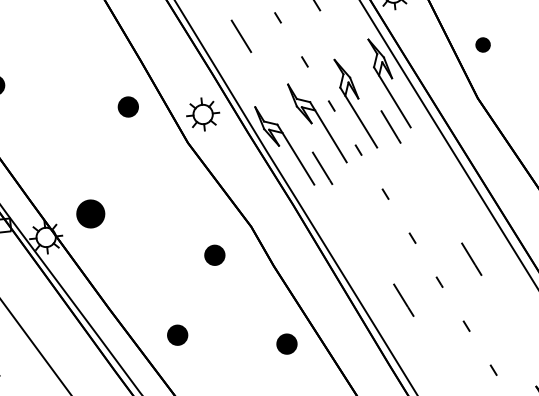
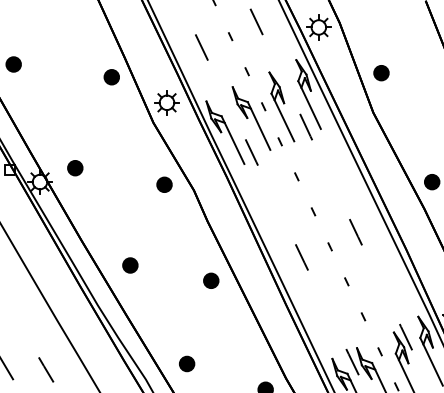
part: (483, 45) -> (381, 73), size x1.43
part: (128, 107) -> (111, 77), moved
part: (91, 214) -> (75, 168), size x0.71
part: (214, 254) -> (164, 184), moved

